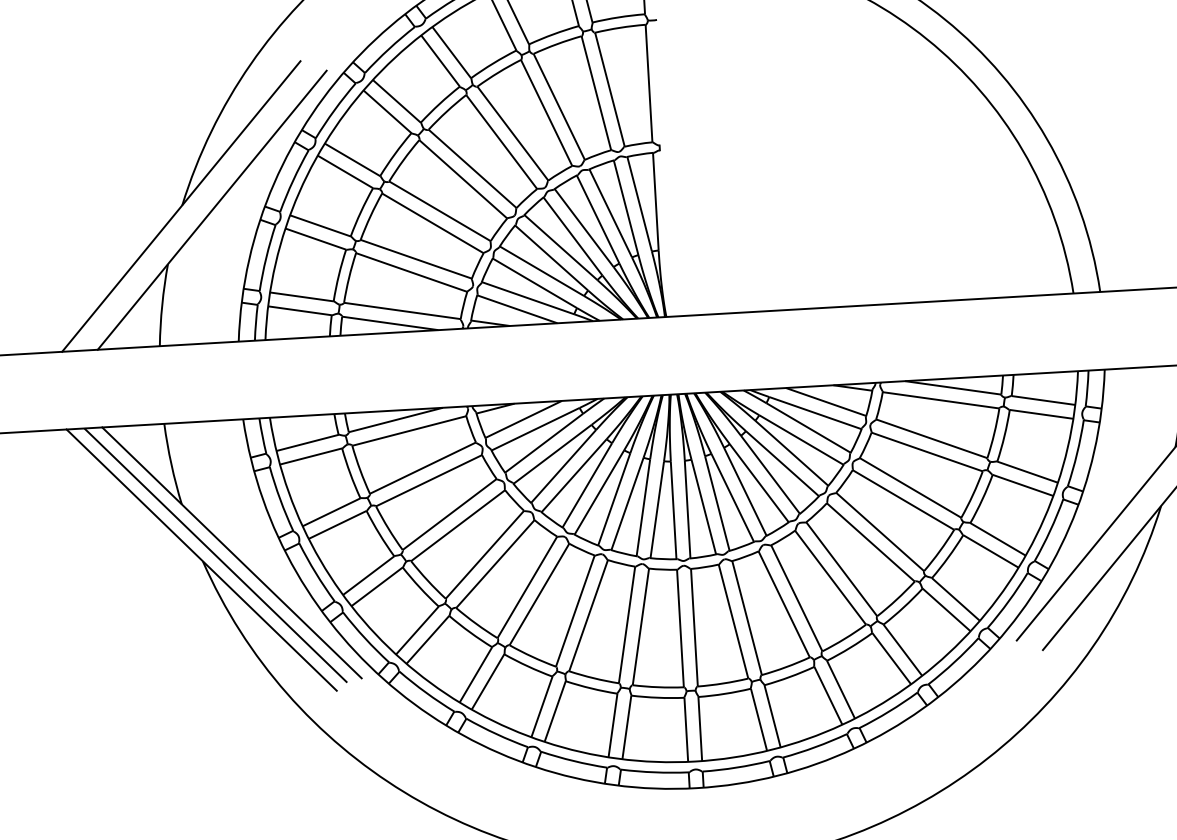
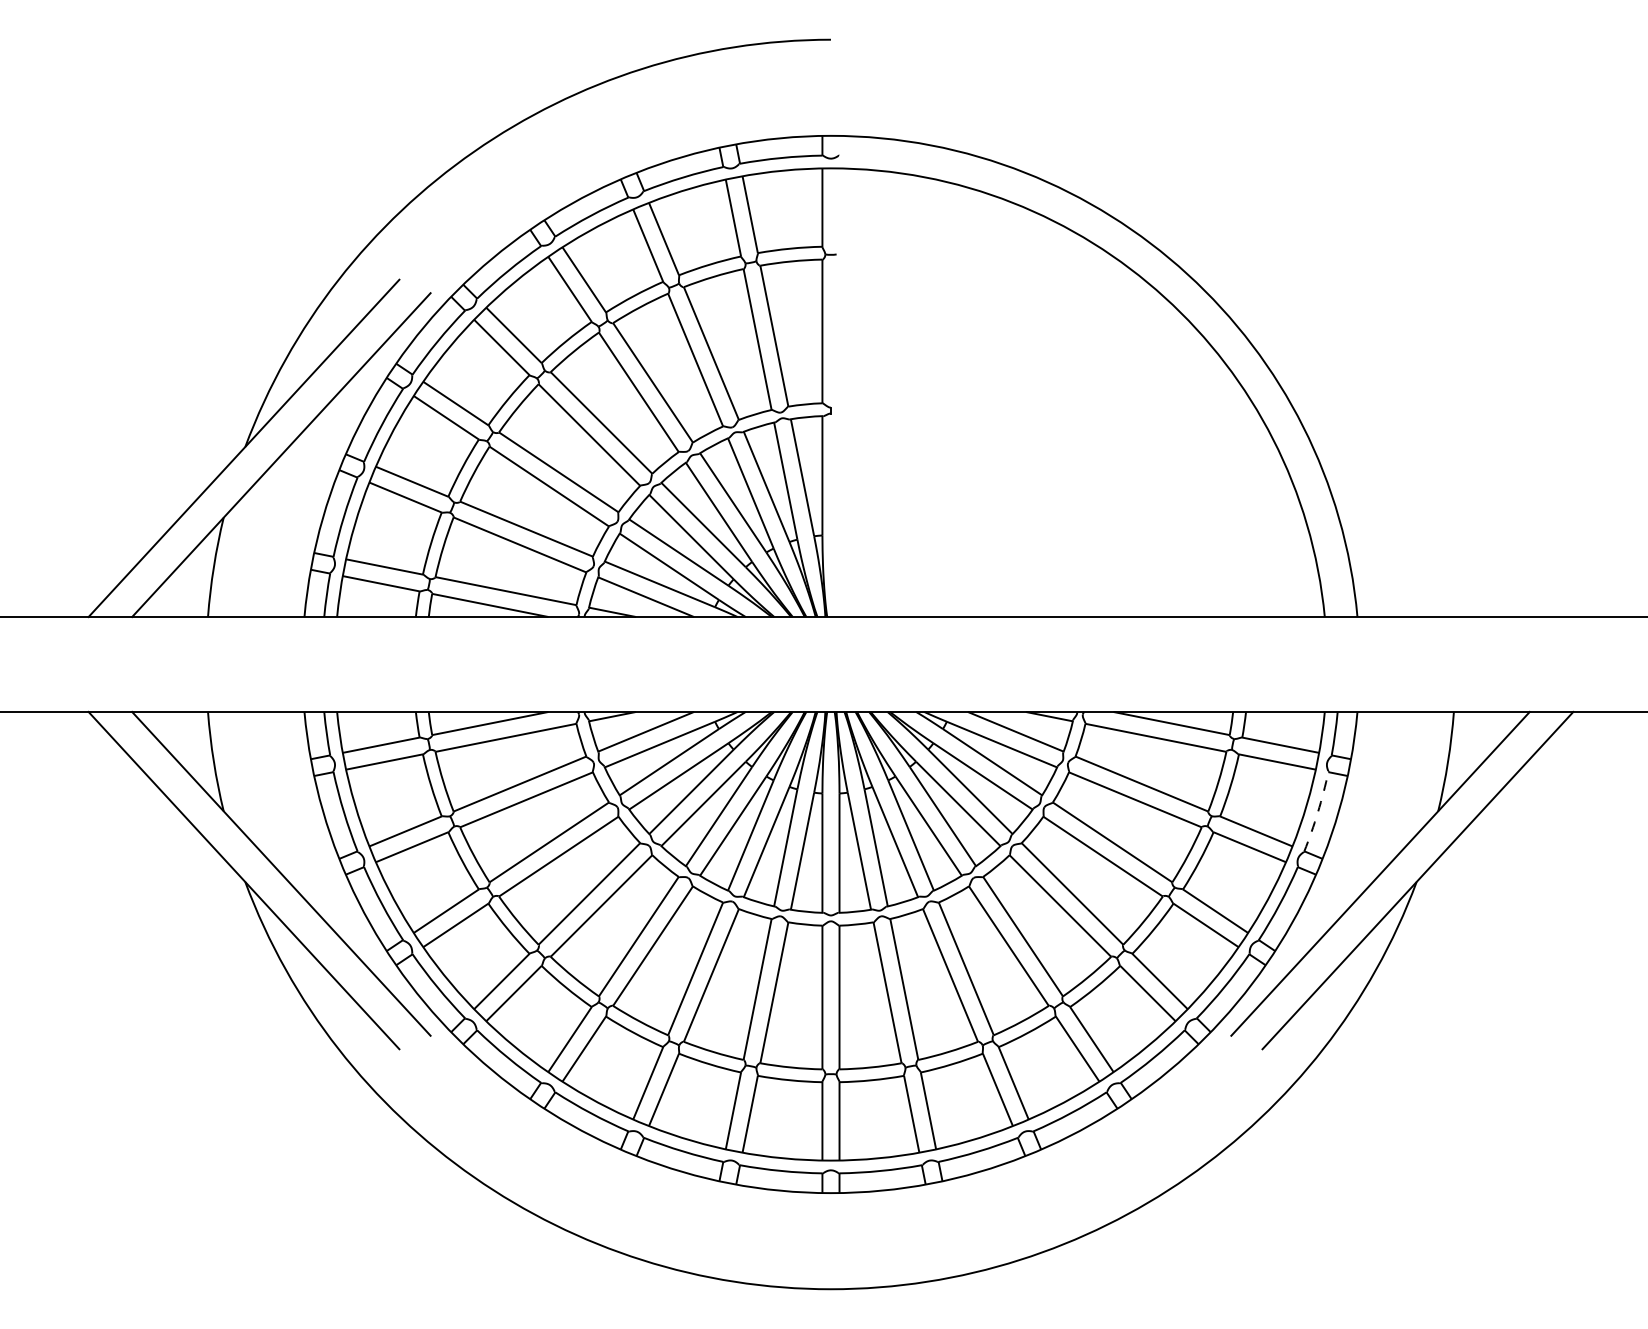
arc: (1076, 453) -> (1317, 812), solid -> dashed
line: (215, 555) -> (261, 875), removed

